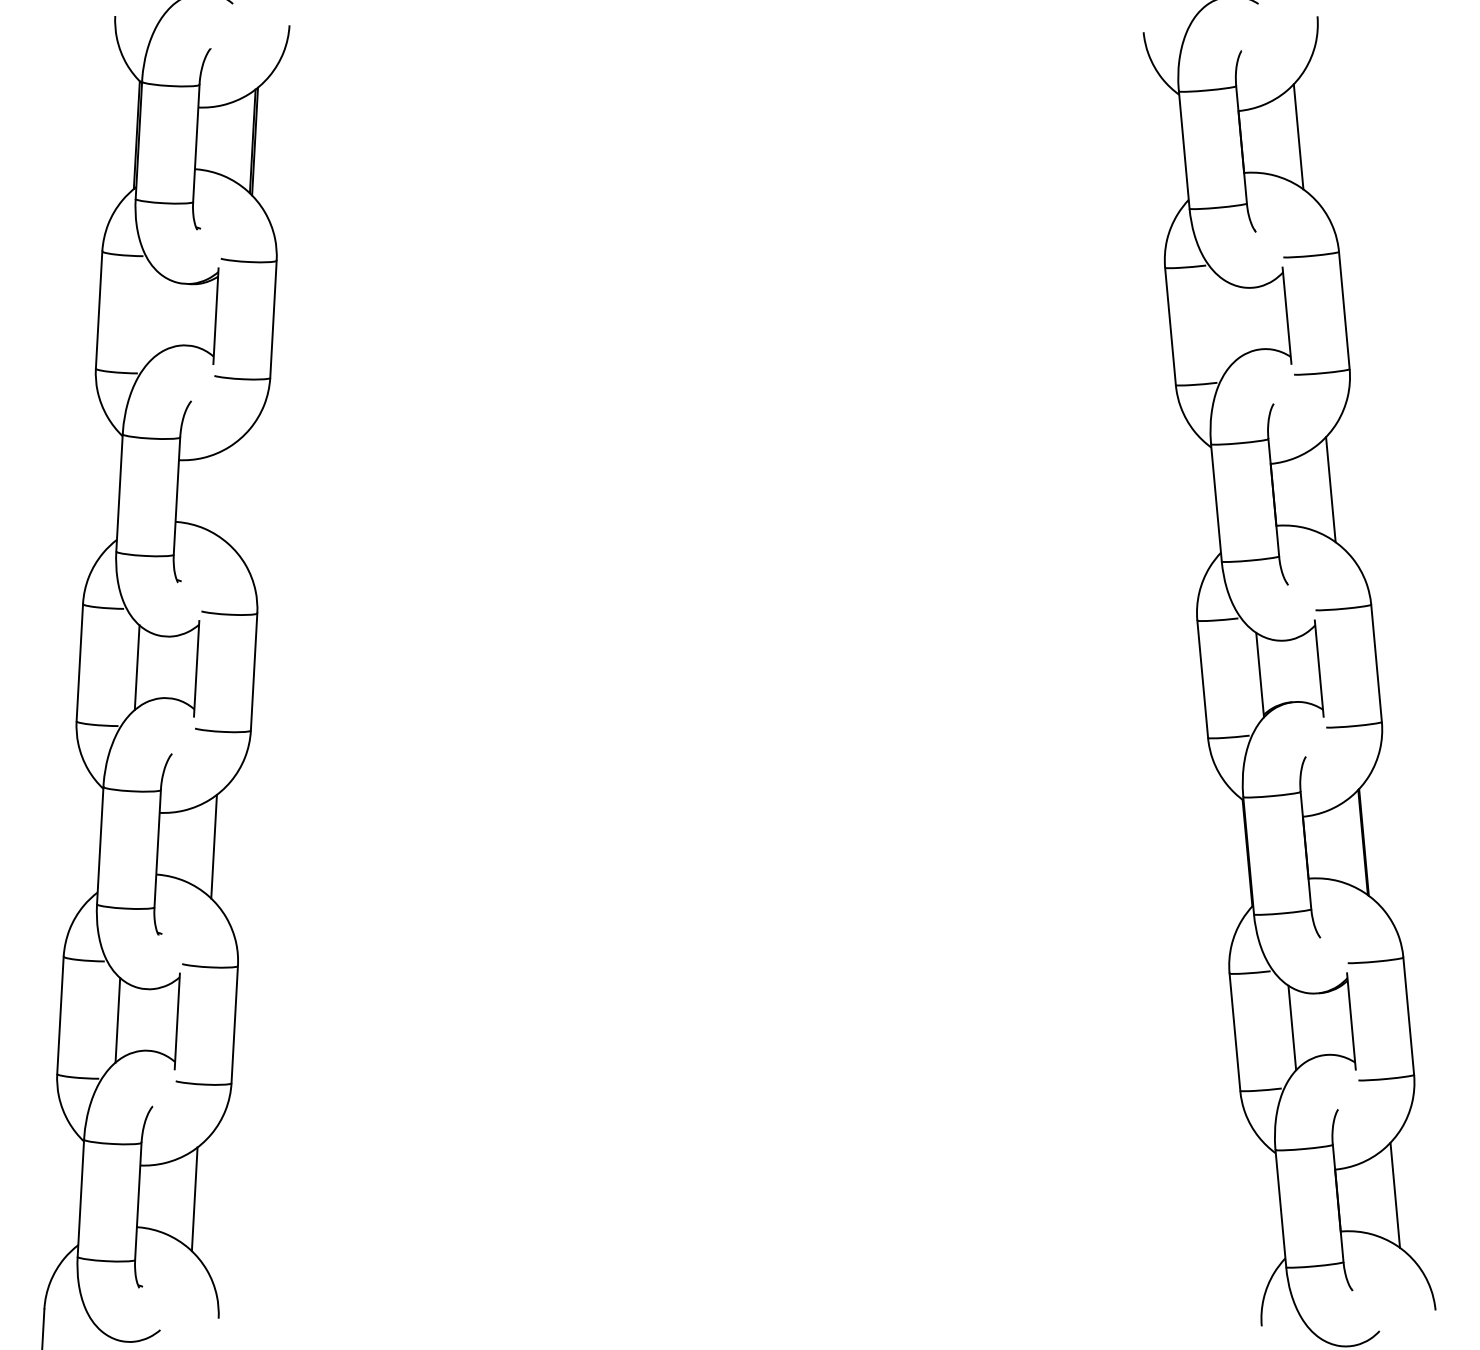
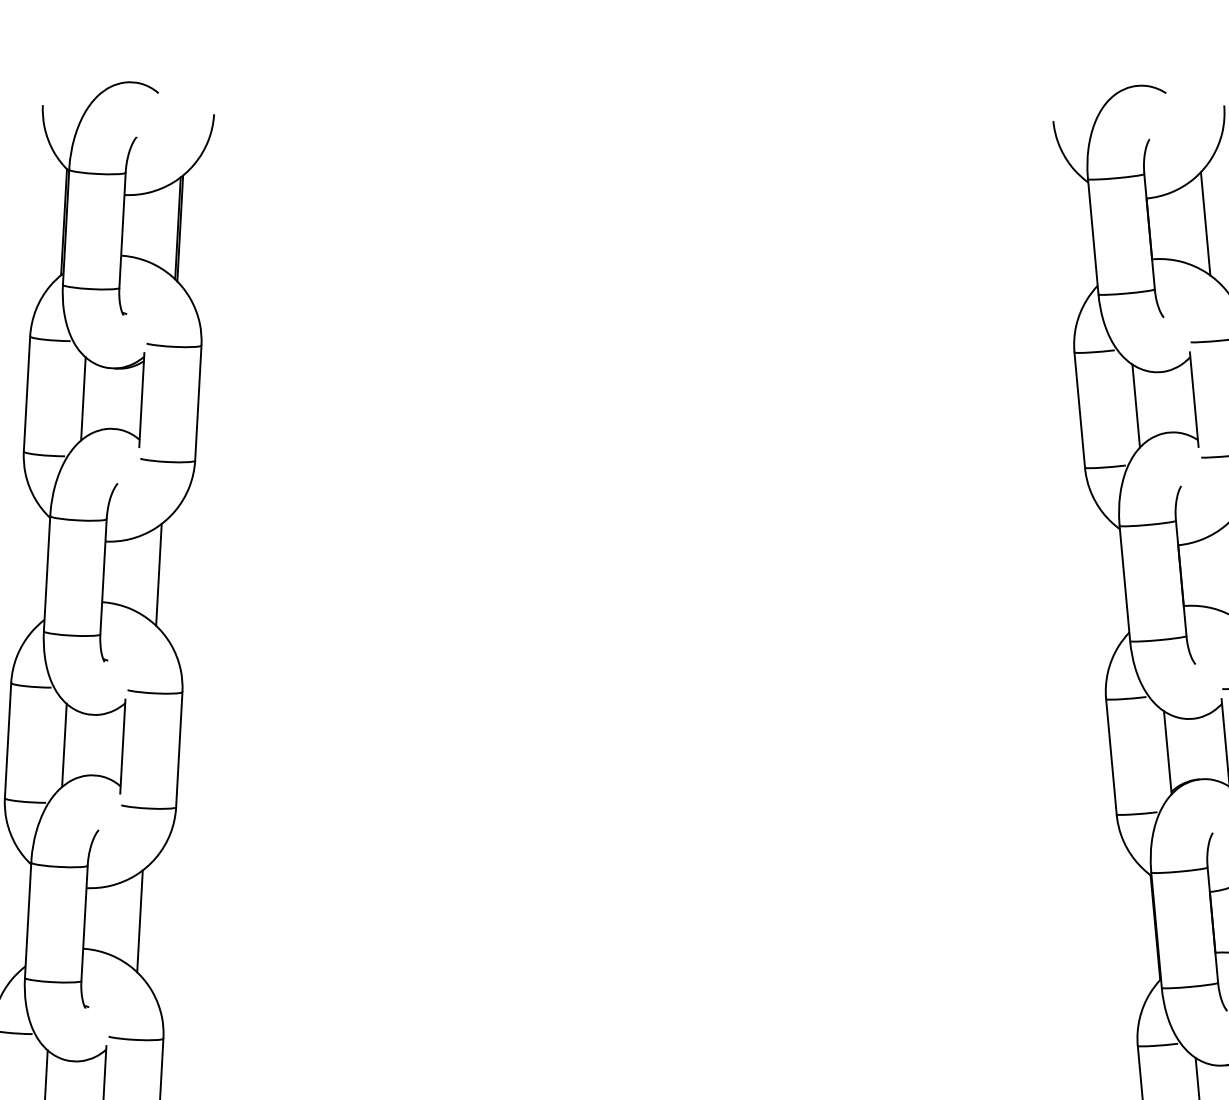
line: (156, 314) -> (83, 398), added
line: (1227, 322) -> (1135, 406), added
line: (233, 493) -> (159, 574), added

